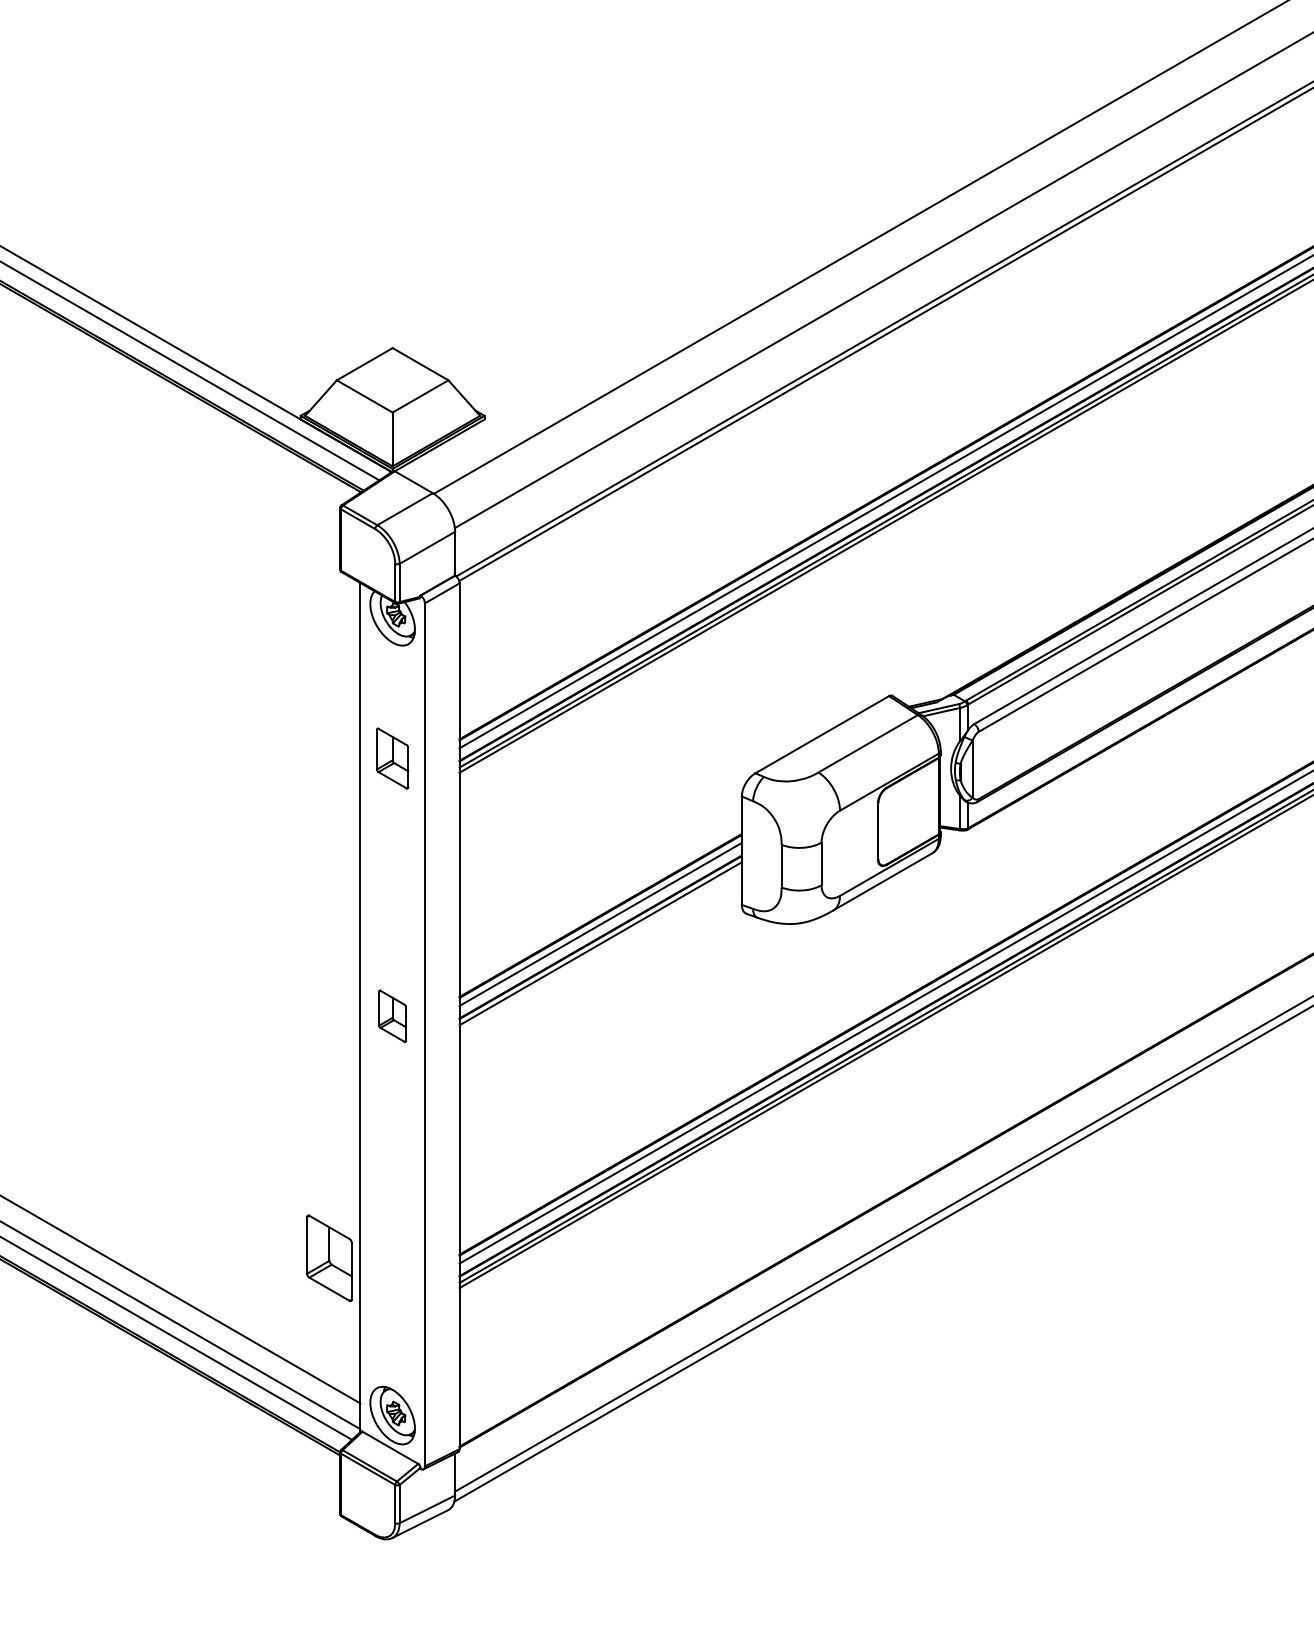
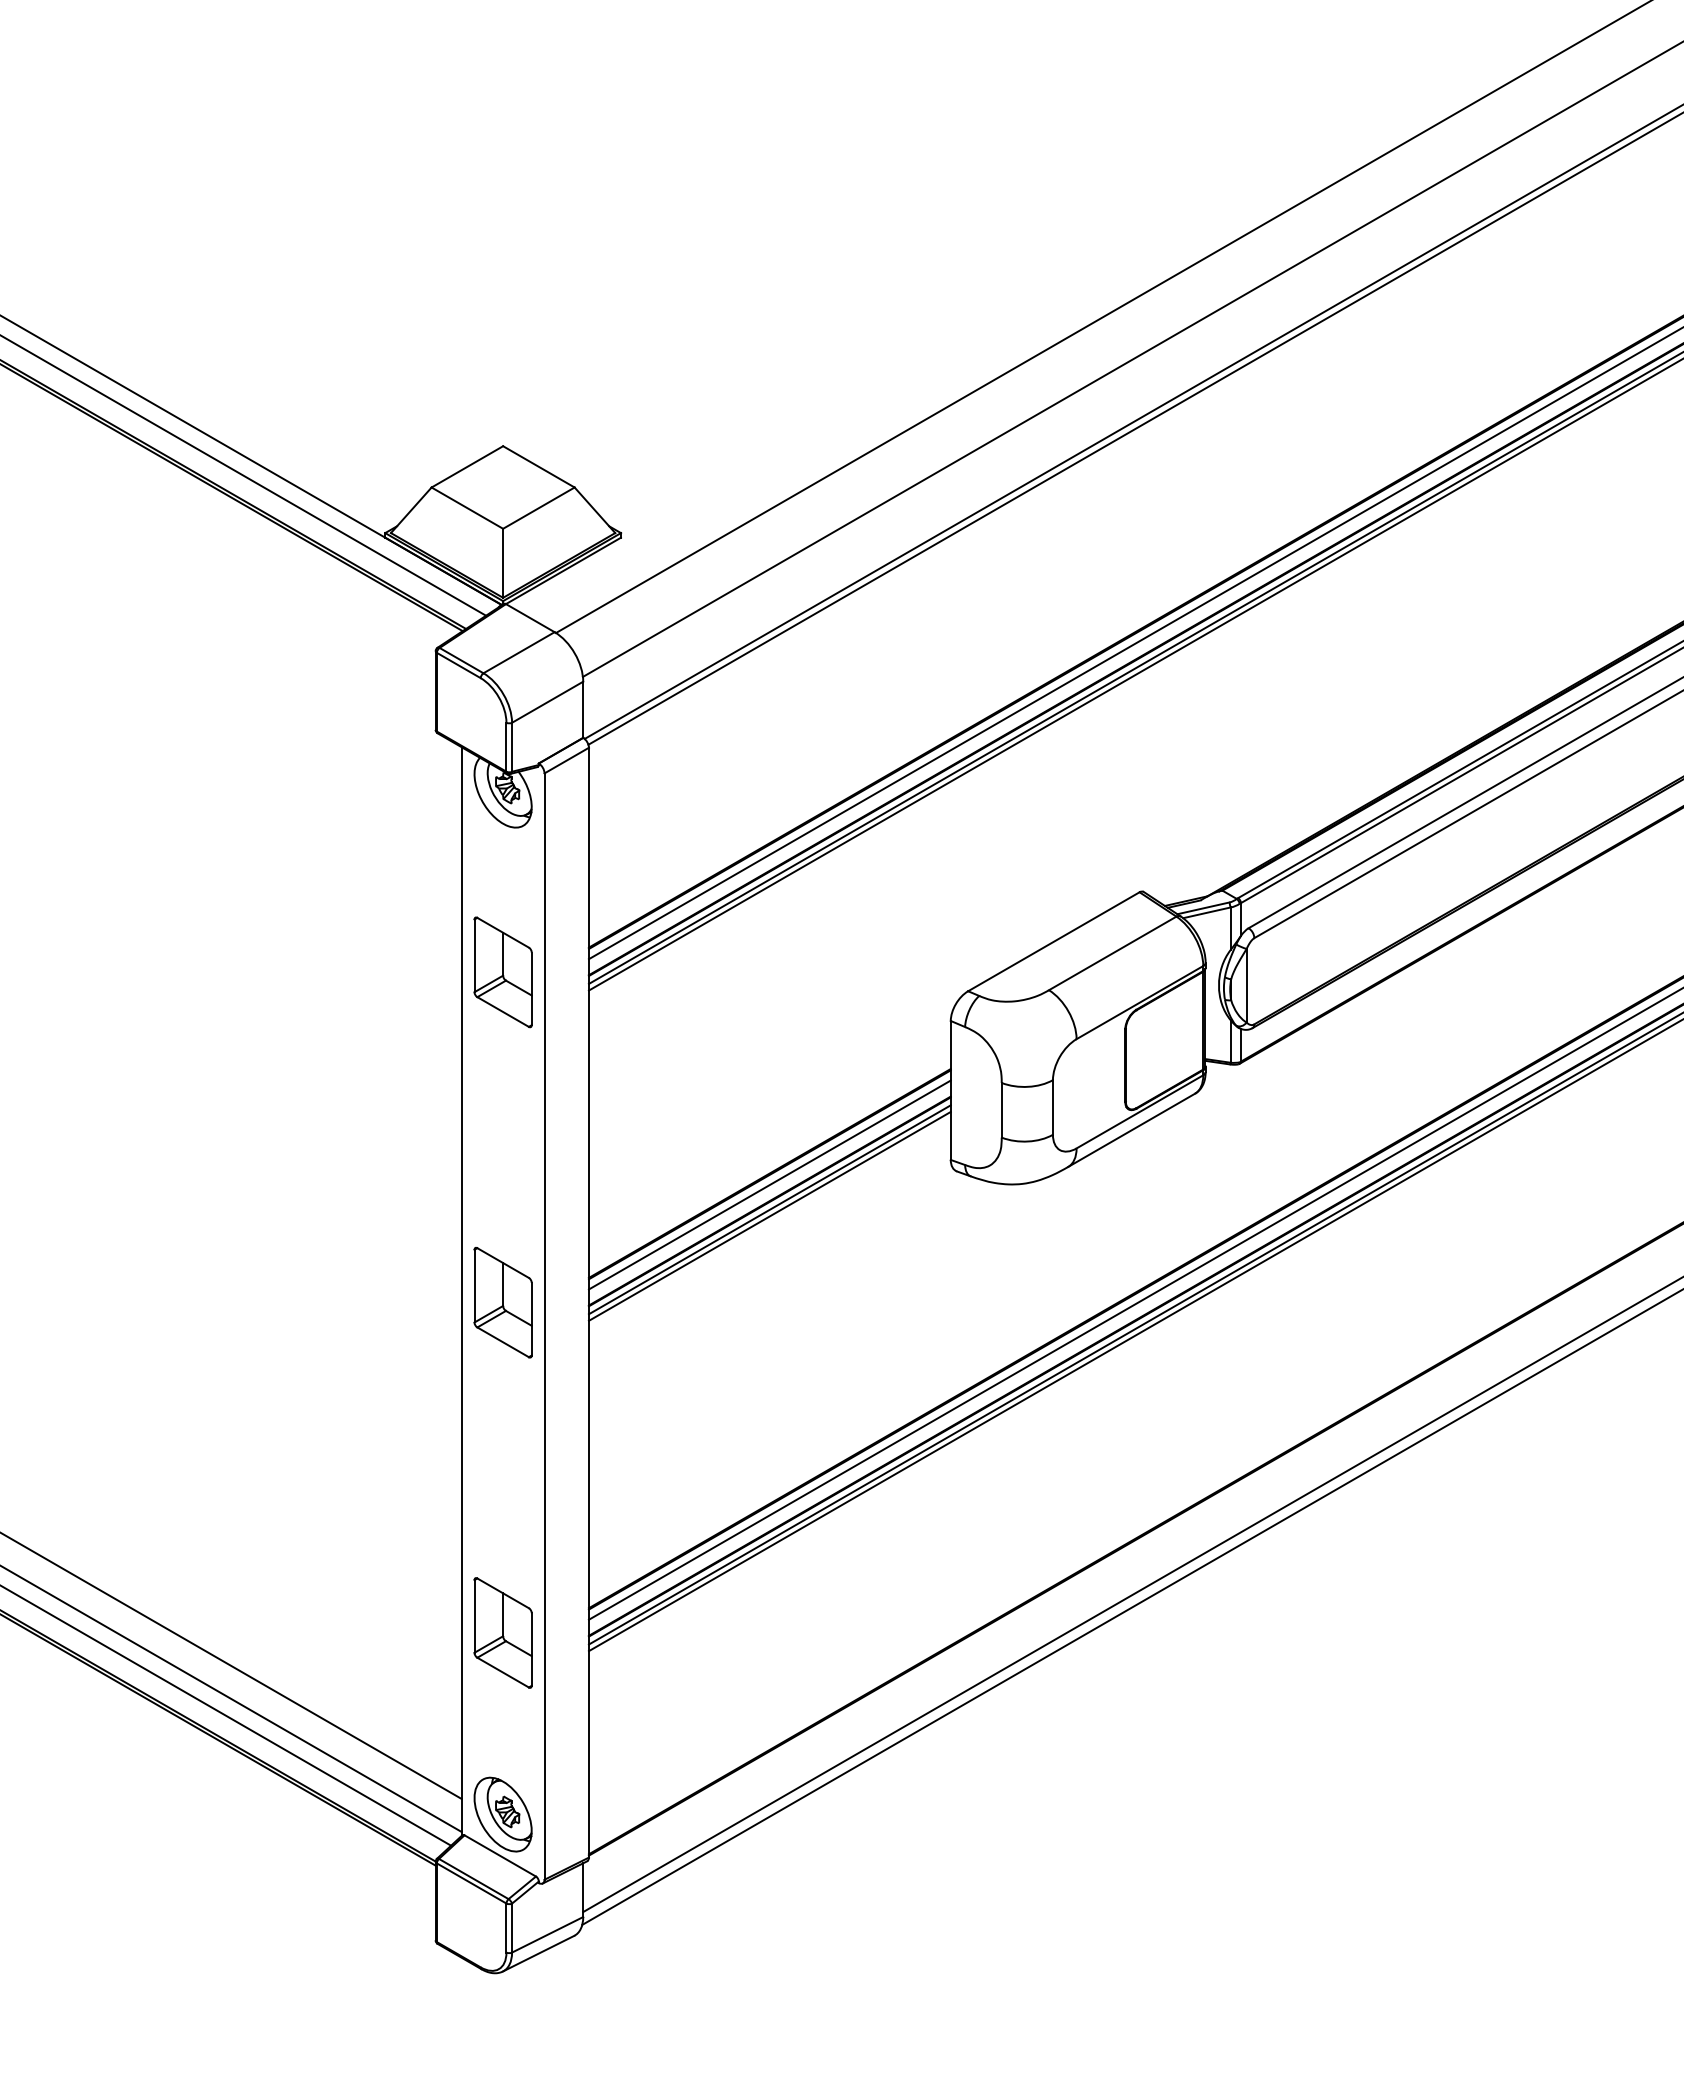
part: (392, 758) -> (502, 972), size x1.43
line: (600, 948) -> (769, 1215), added
part: (392, 1016) -> (502, 1302), size x1.67
part: (328, 1257) -> (502, 1632), moved

